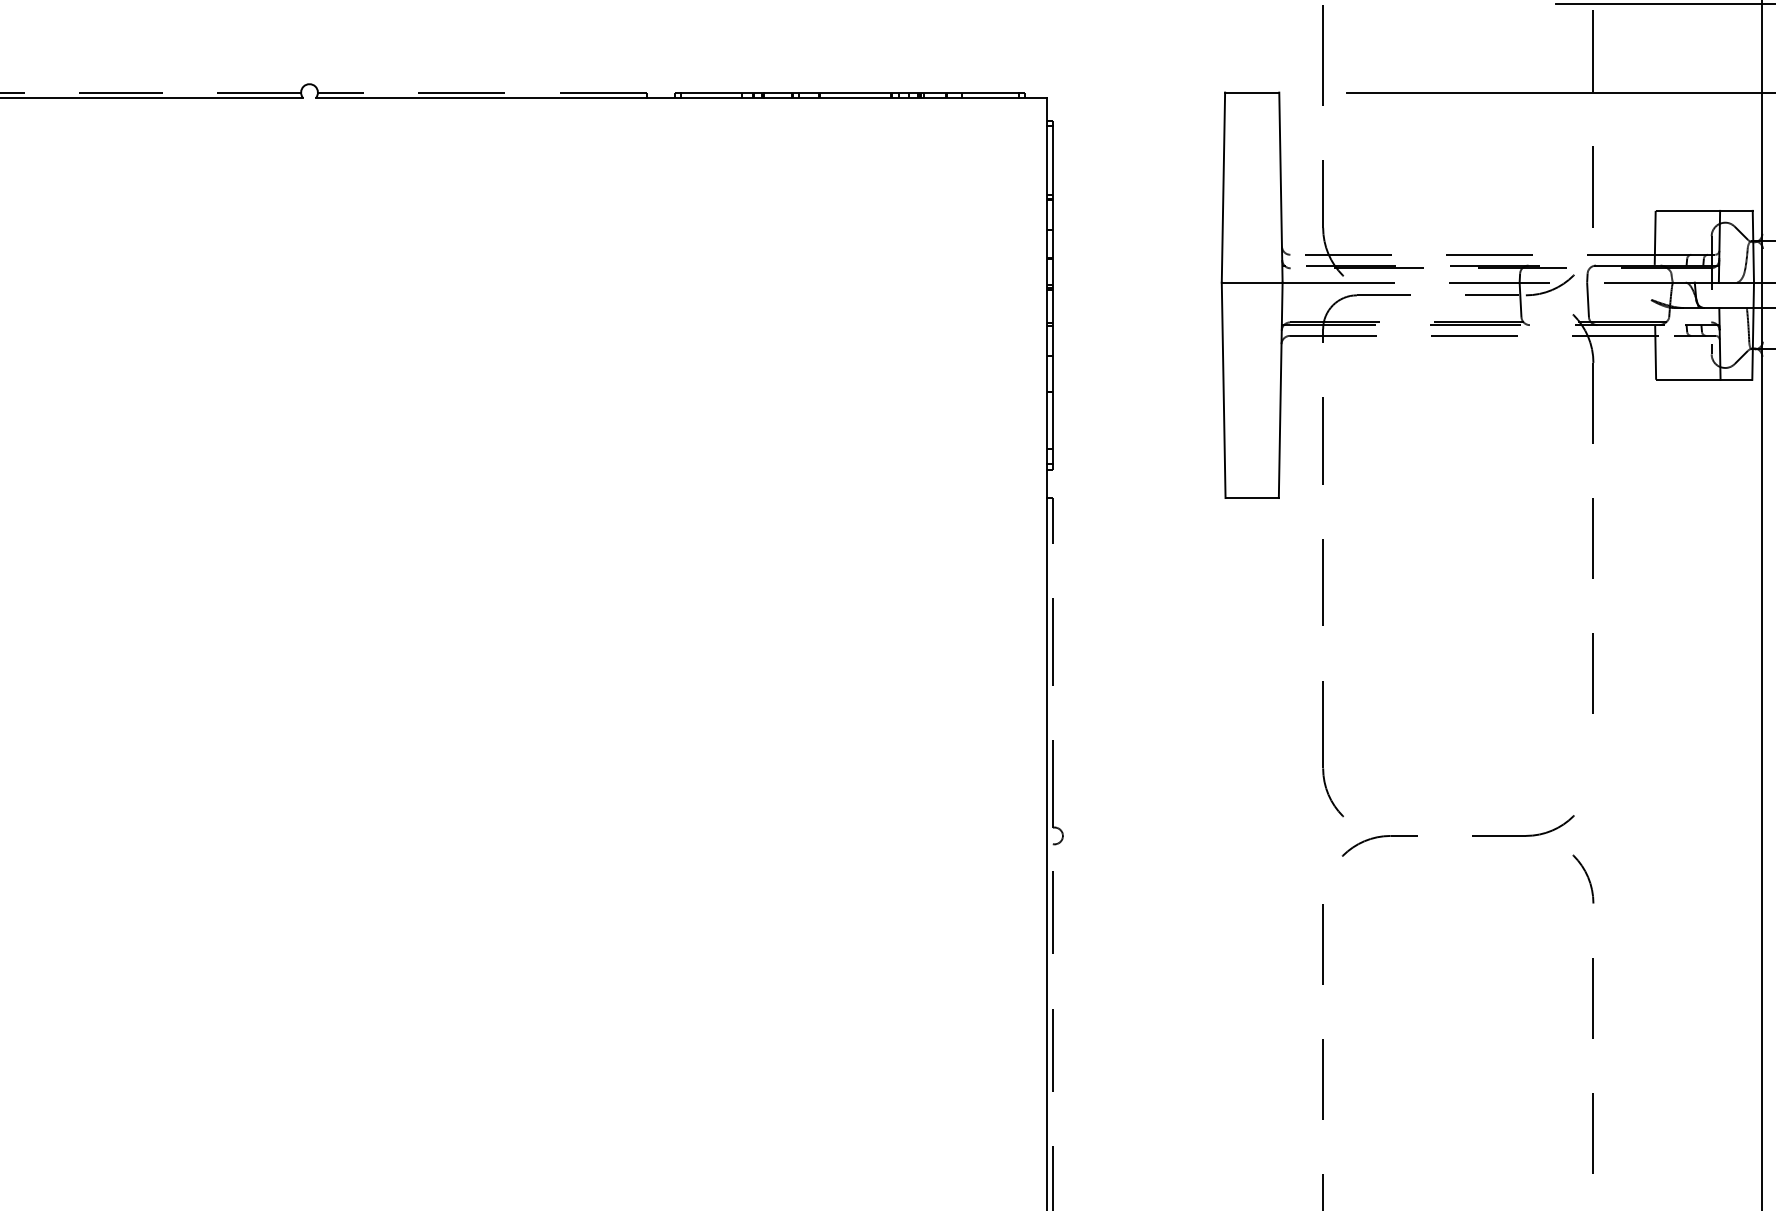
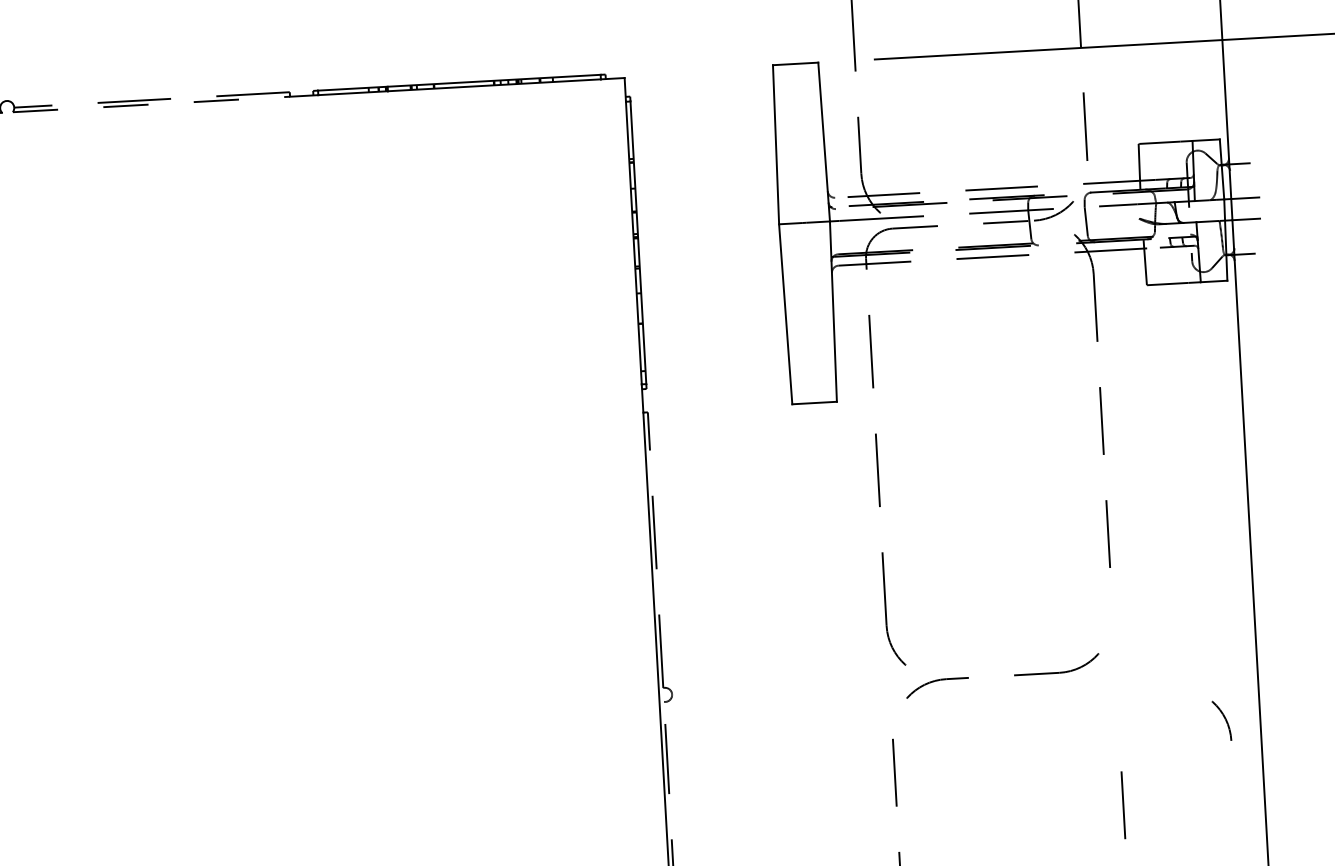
line: (481, 98) -> (151, 104), solid -> dashed
arc: (1586, 876) -> (1224, 718), moved

